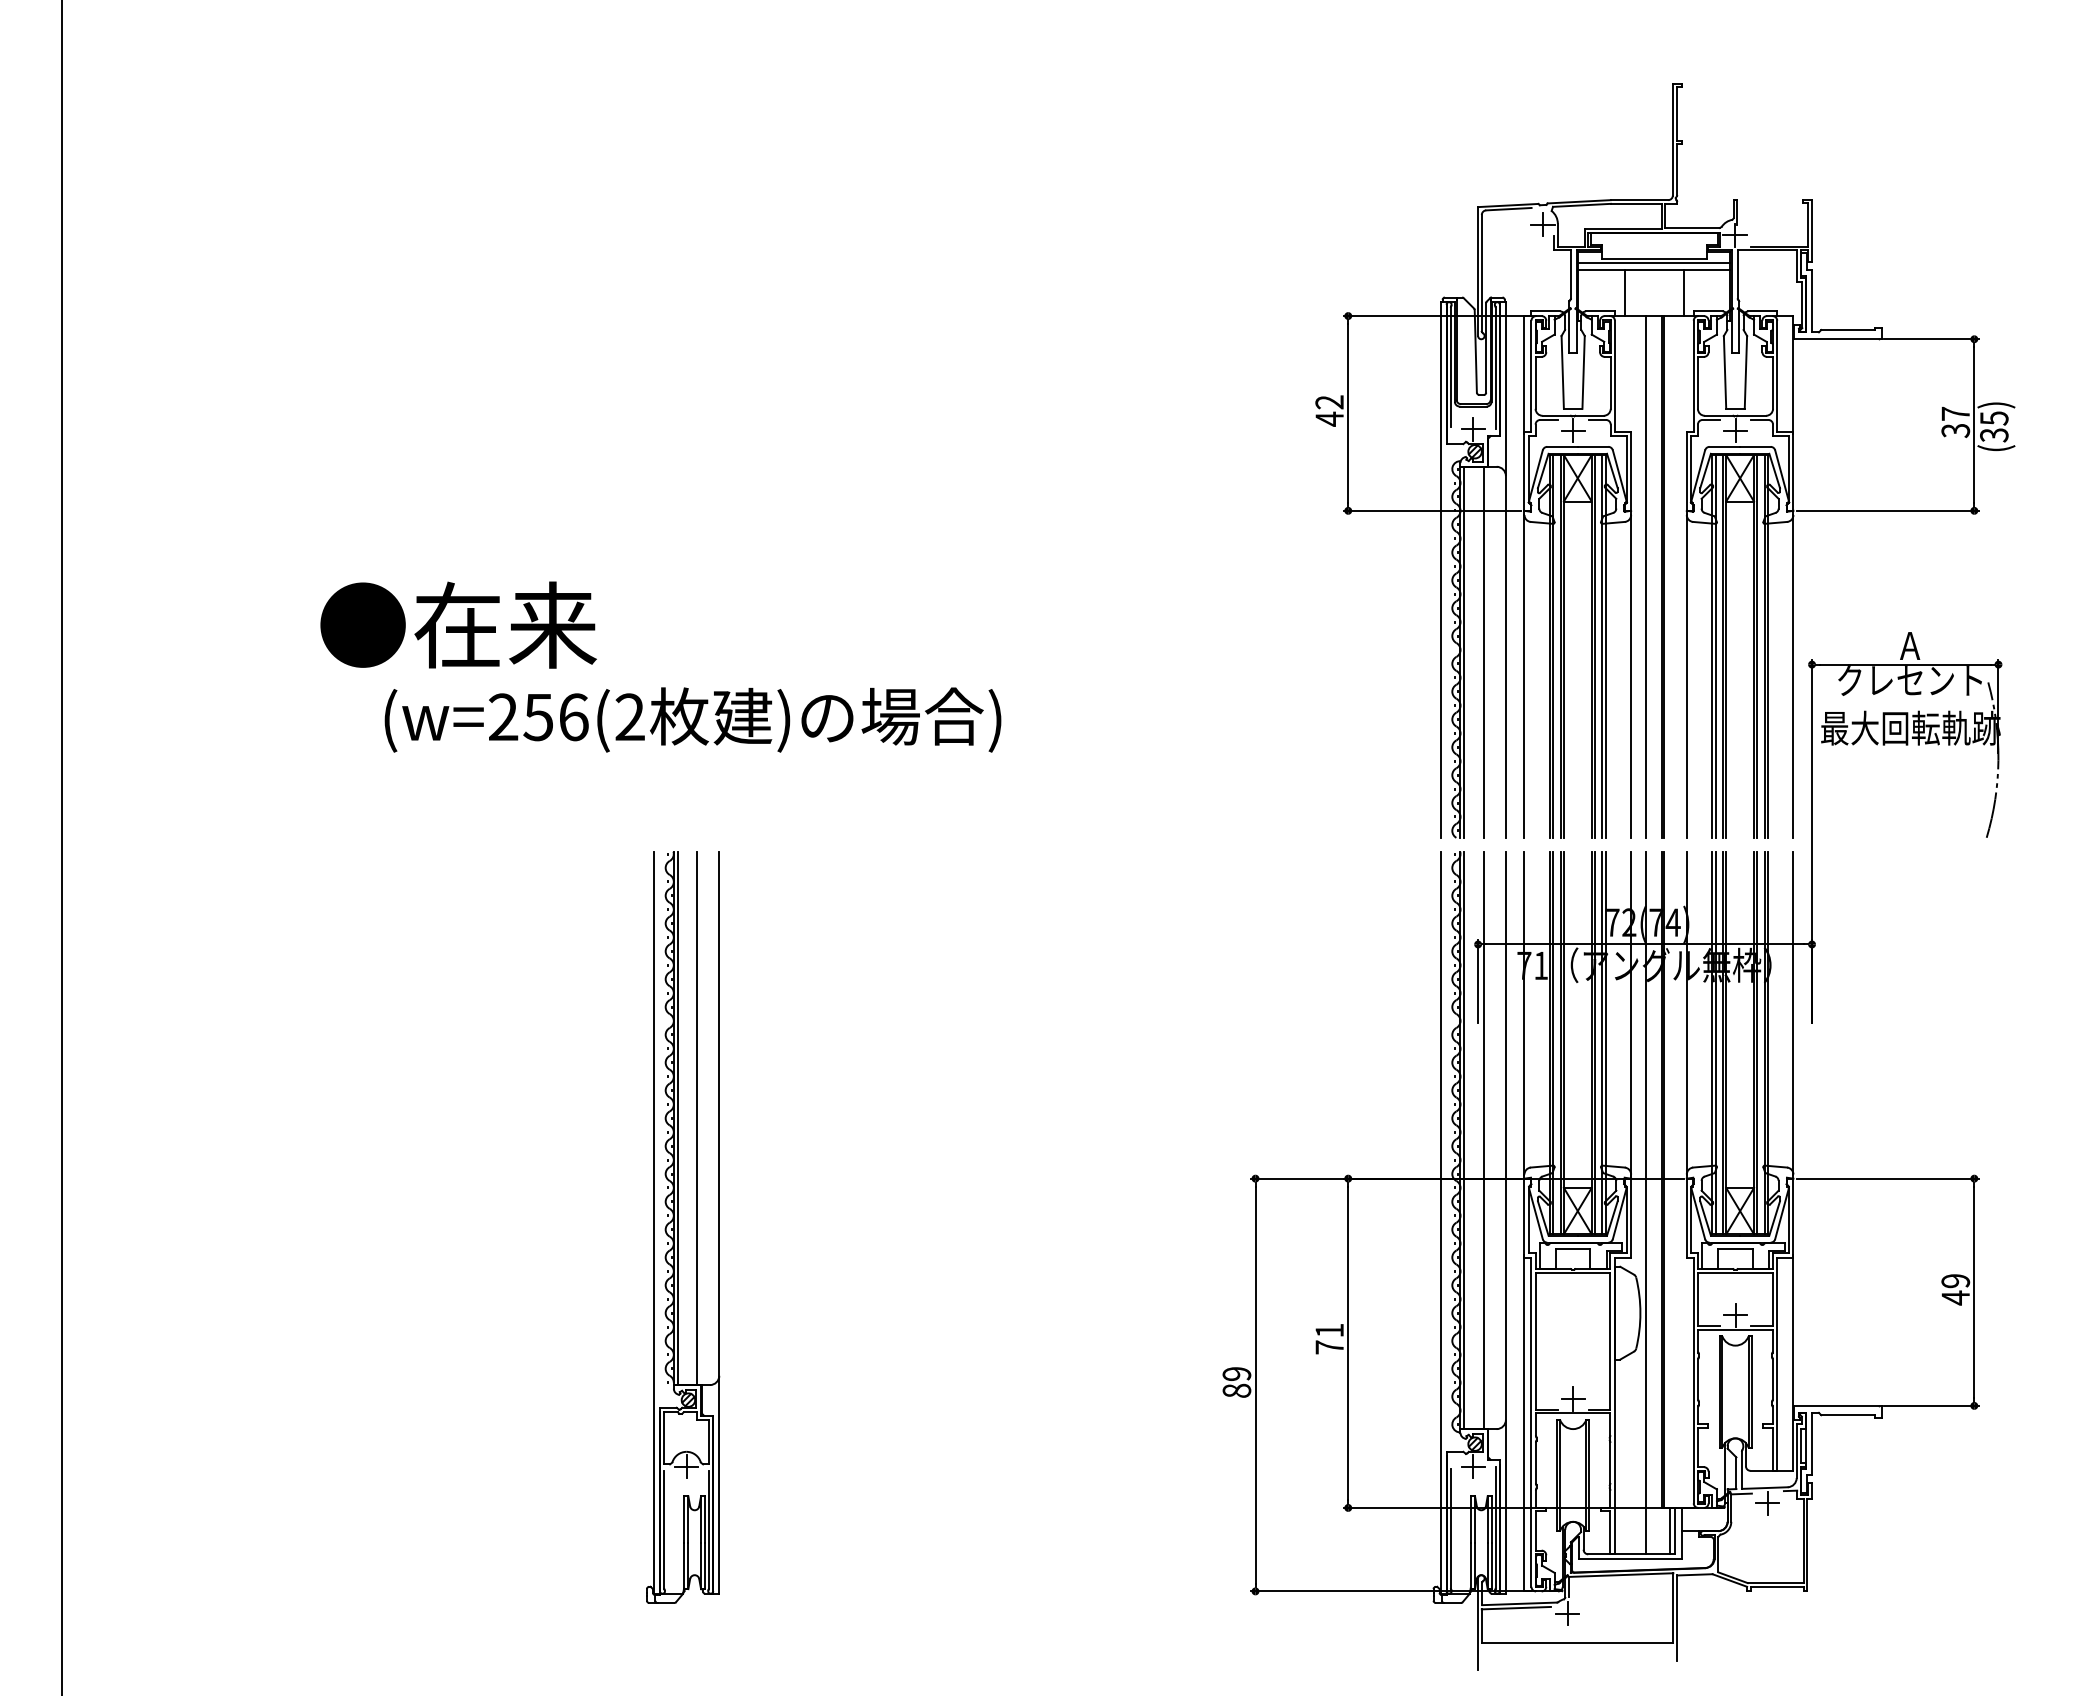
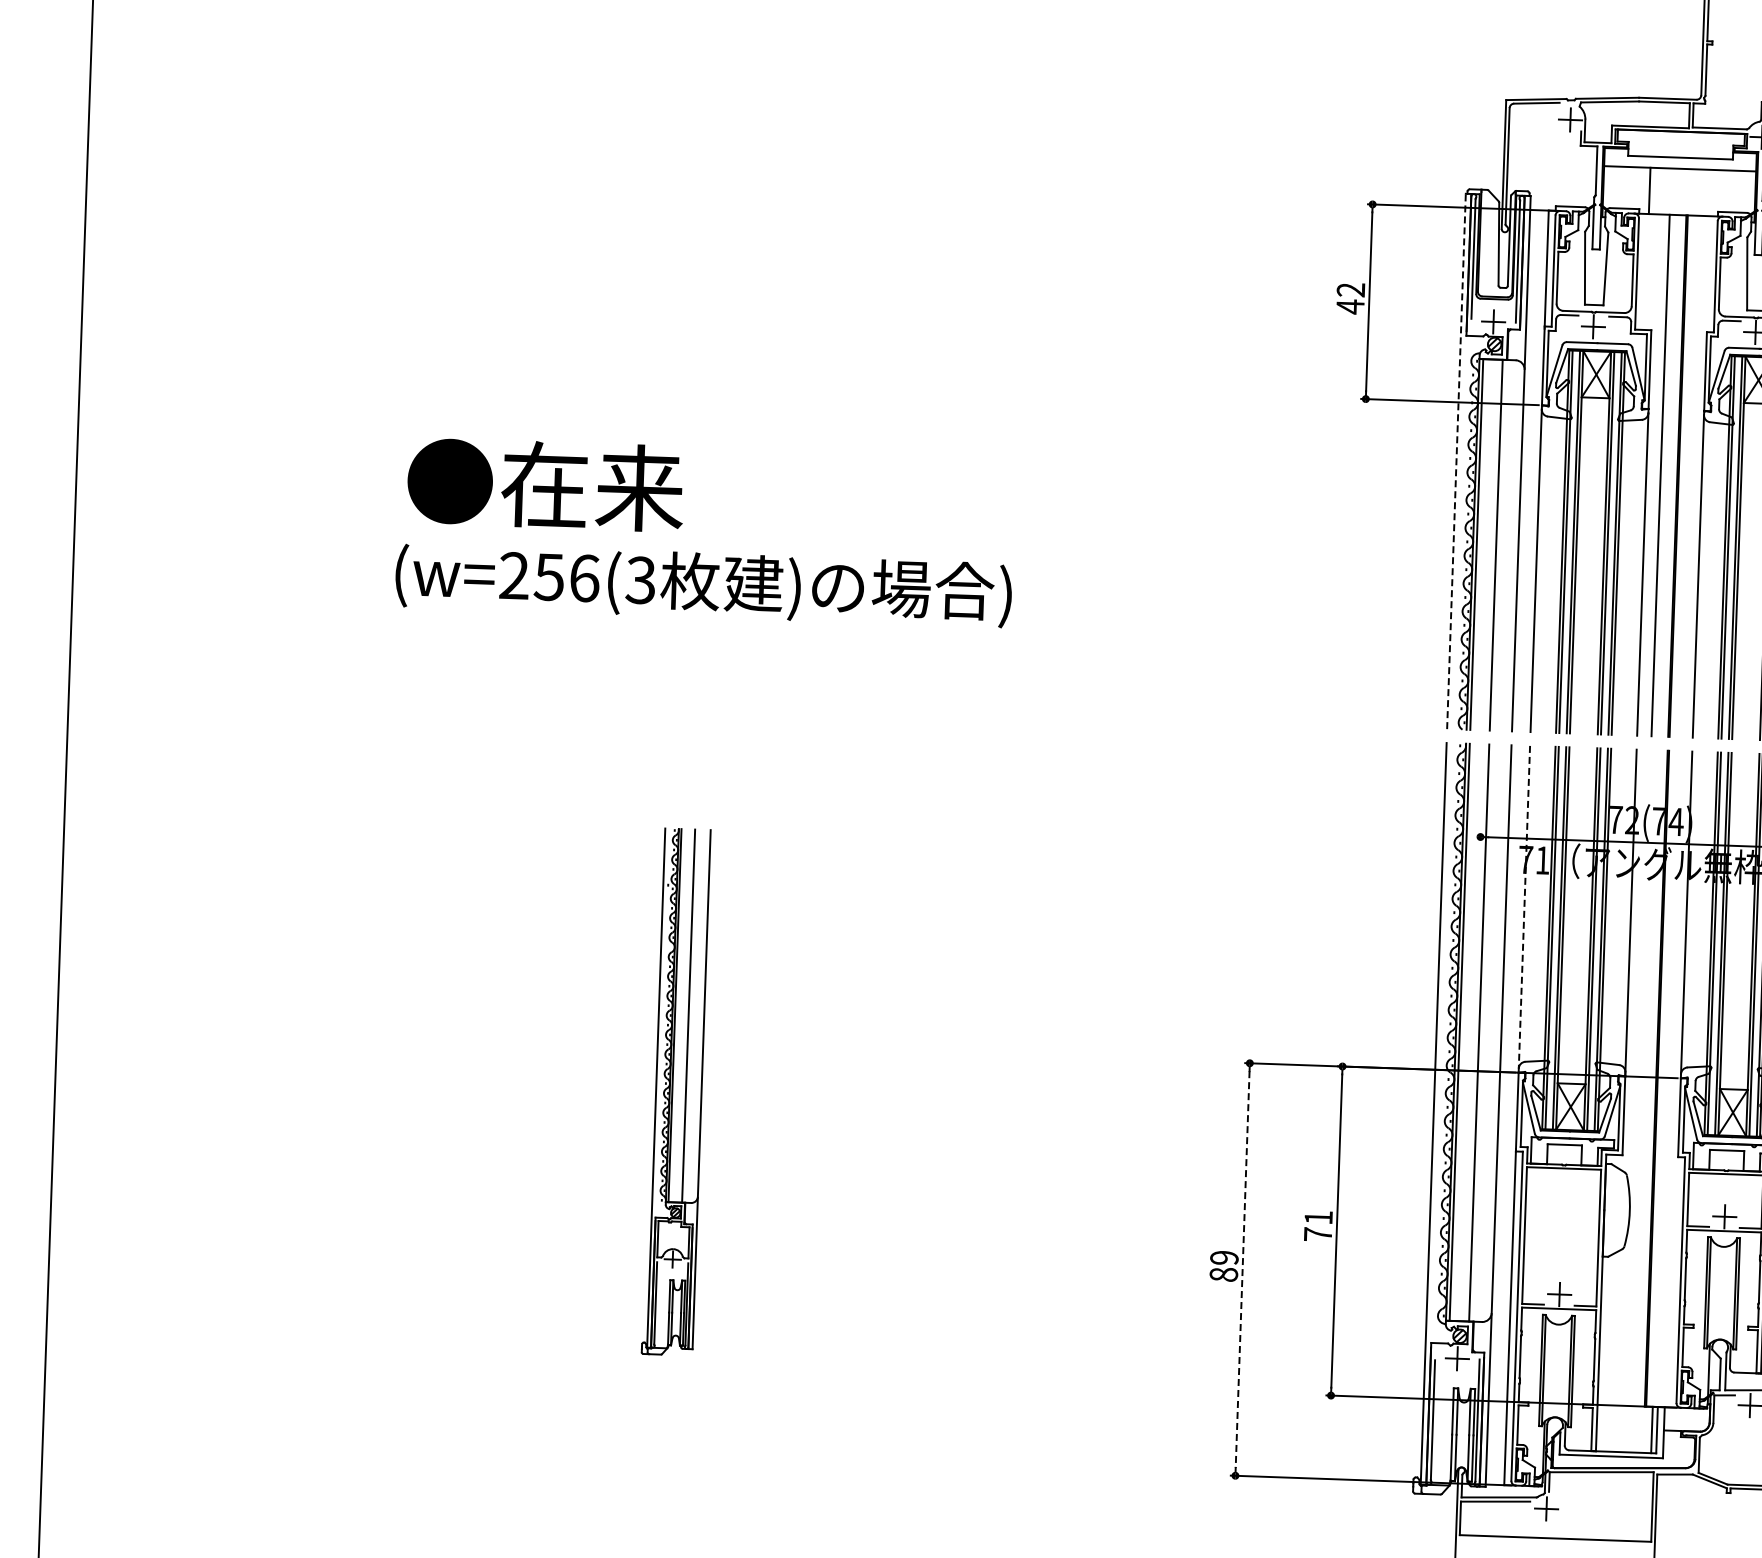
line: (1654, 263) -> (1680, 162), removed
line: (1684, 292) -> (1709, 192), removed
line: (1441, 570) -> (1456, 461), solid -> dashed
text: (458, 624) -> (545, 484), moved
text: (629, 717) -> (640, 580), (w=256(2 -> (w=256(3
line: (1478, 981) -> (1479, 874), removed
line: (1524, 1013) -> (1524, 907), solid -> dashed
line: (1645, 1202) -> (1638, 1100), removed
part: (683, 1227) -> (676, 1092), size x0.7
line: (1255, 1385) -> (1242, 1269), solid -> dashed

